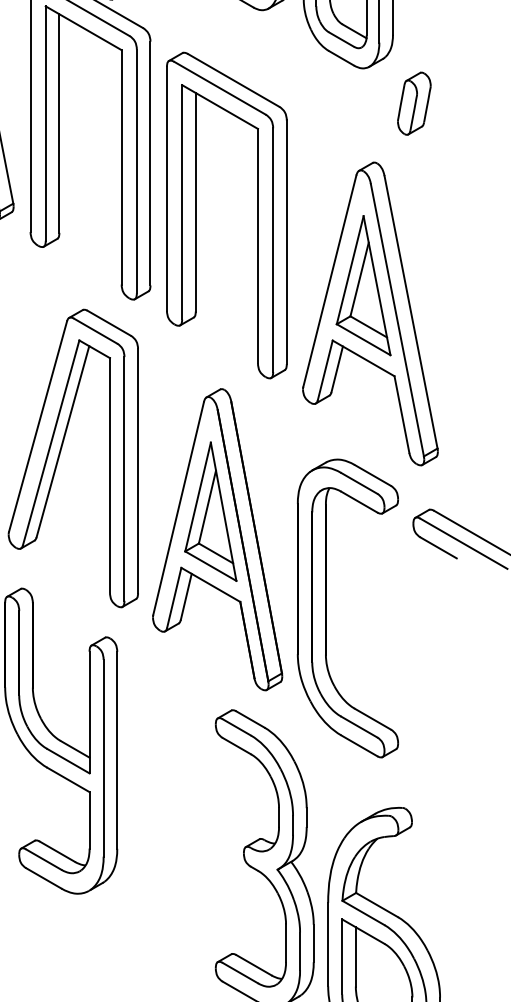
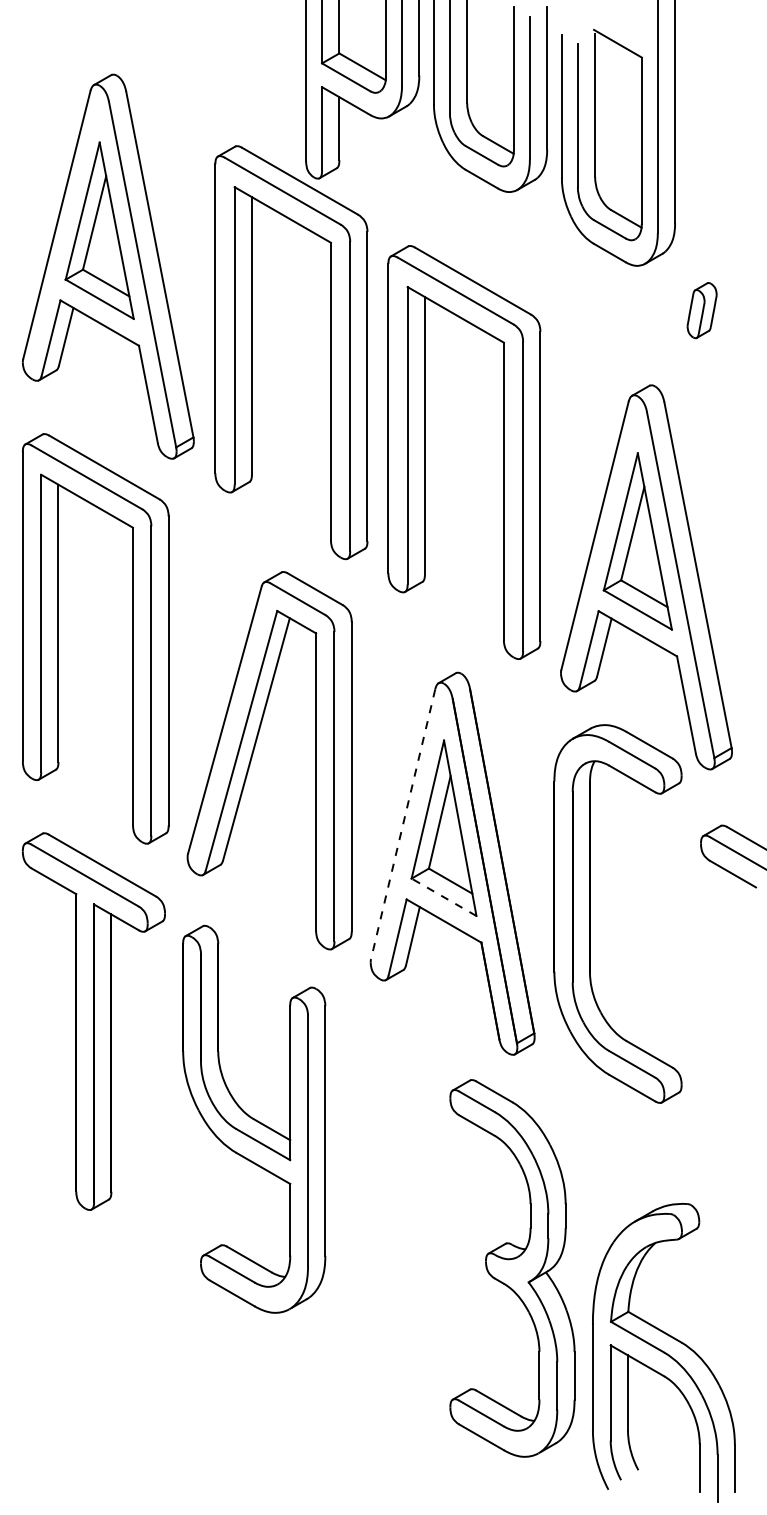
part: (413, 103) -> (701, 310), size x0.7
line: (178, 508) -> (403, 824), solid -> dashed
line: (210, 566) -> (443, 897), solid -> dashed
part: (326, 608) -> (590, 913), moved

